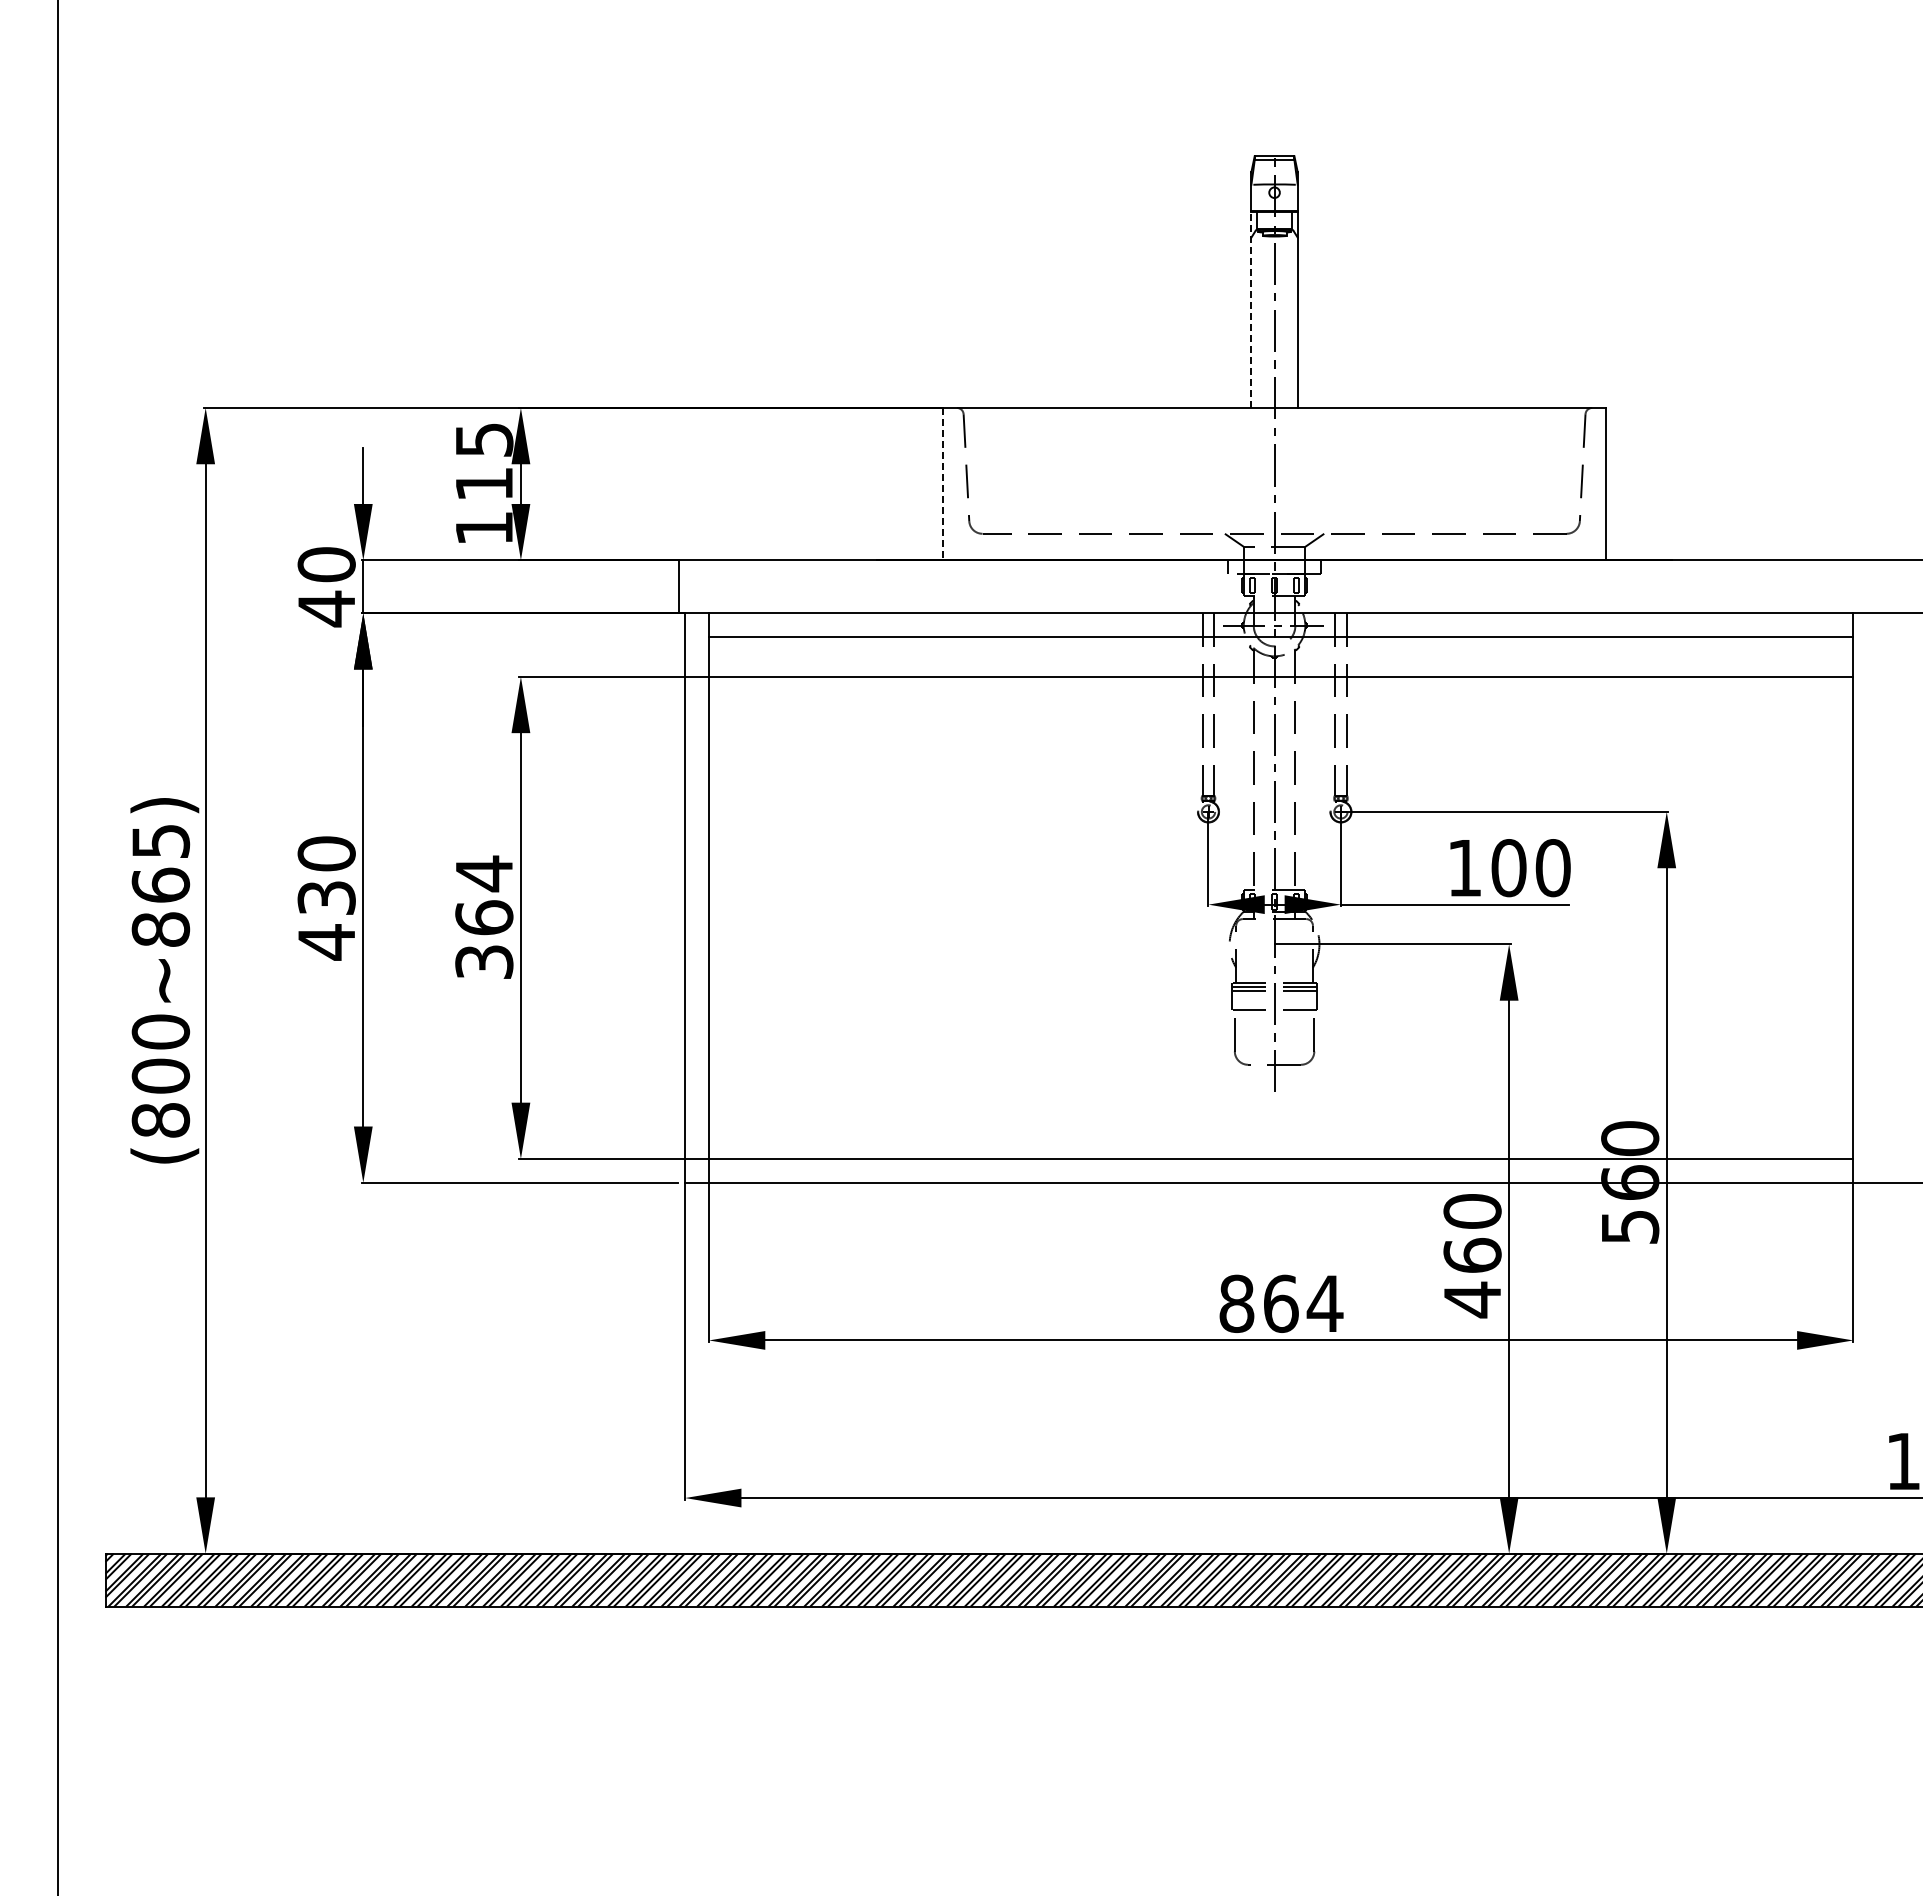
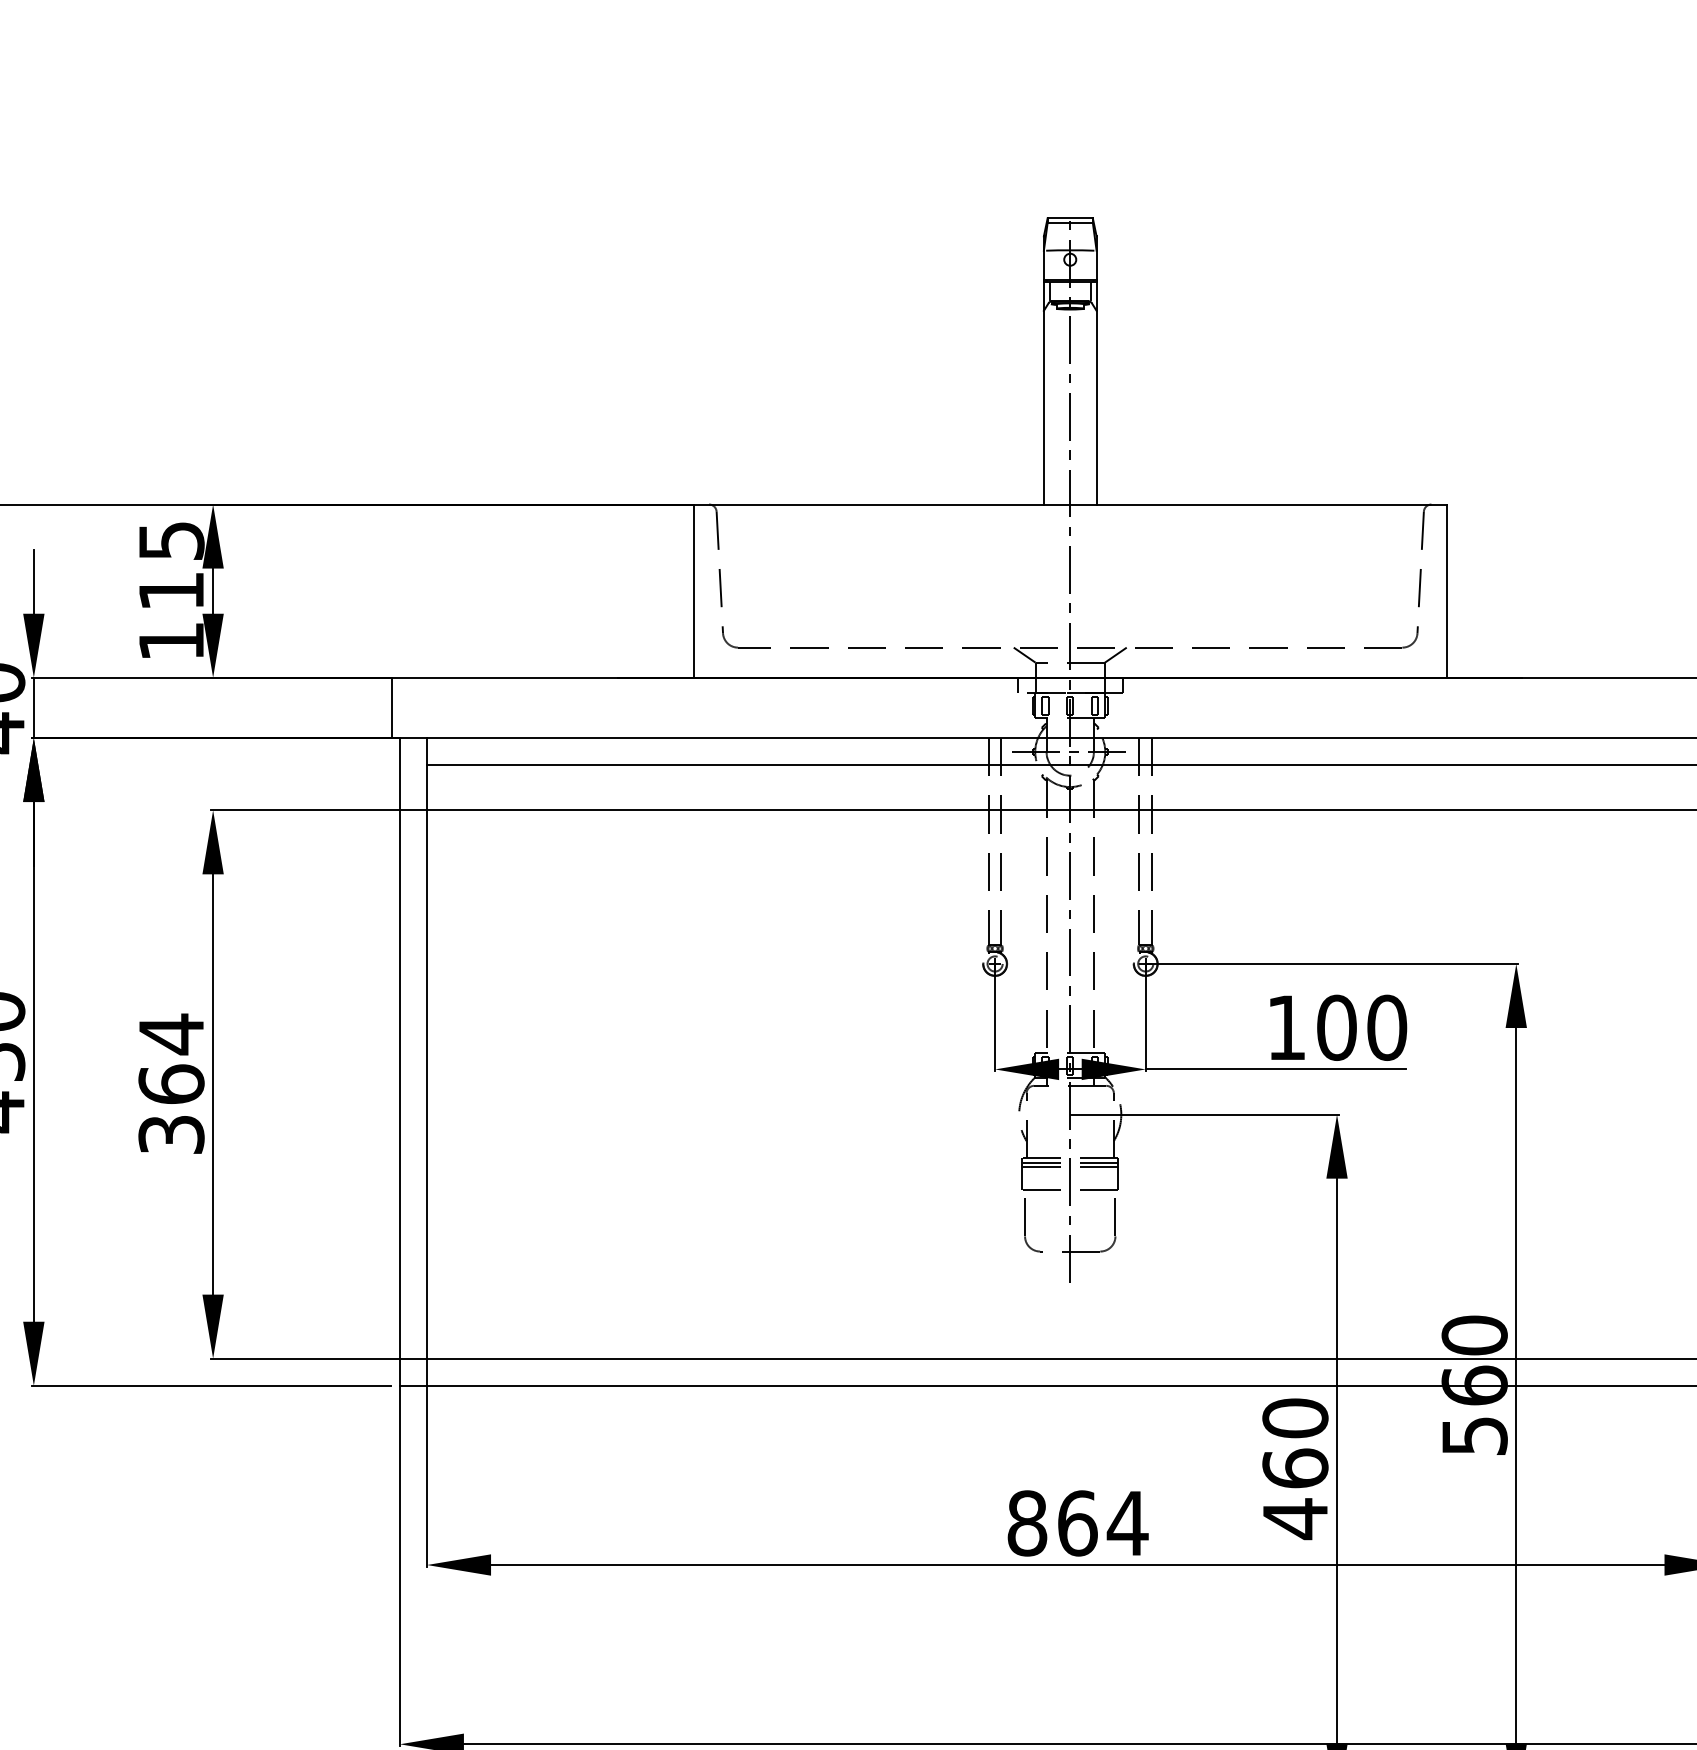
line: (1251, 309) -> (1044, 392), dashed -> solid
line: (943, 484) -> (693, 591), dashed -> solid

